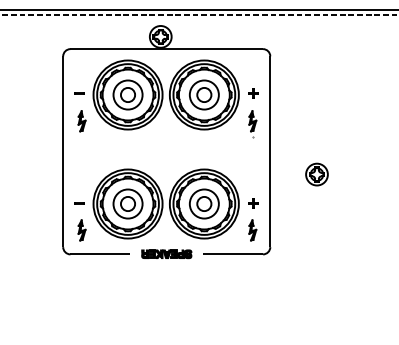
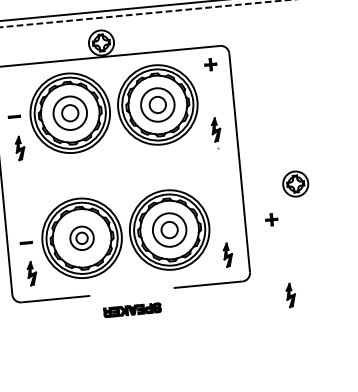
part: (253, 93) -> (210, 64), moved
part: (127, 203) -> (81, 237), size x0.7
part: (253, 203) -> (271, 219), moved
part: (166, 254) -> (132, 310), moved
part: (303, 270) -> (290, 295), added

